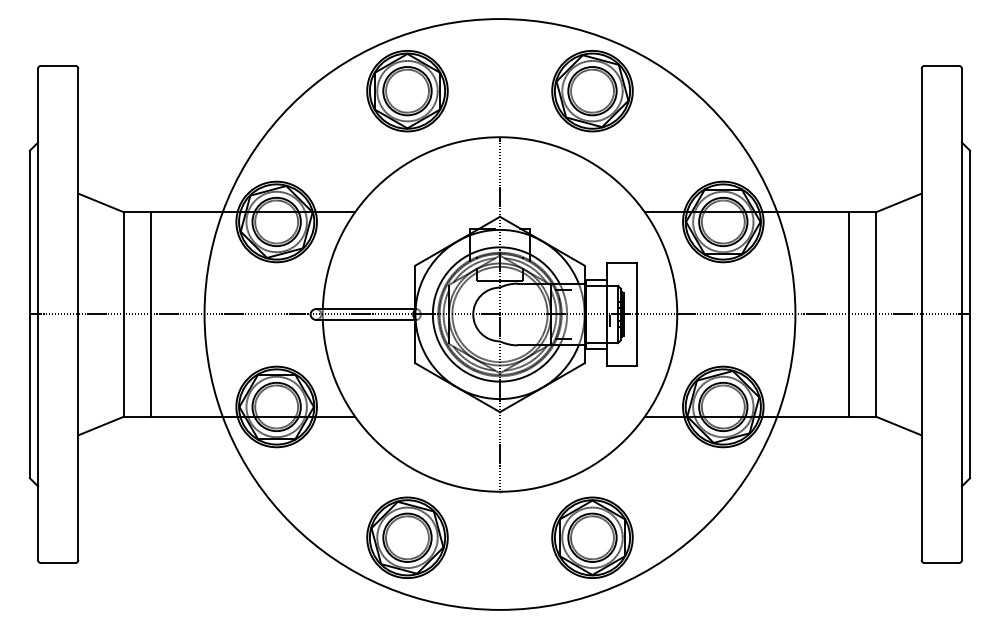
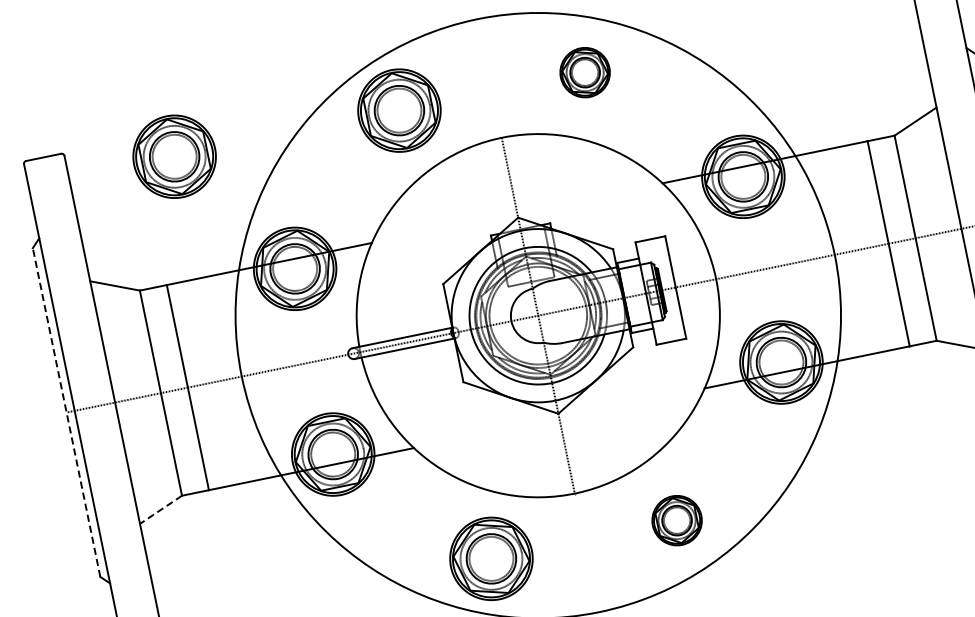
part: (183, 91) -> (174, 157), added
part: (592, 91) -> (585, 72), size x0.6
line: (30, 314) -> (67, 412), solid -> dashed
line: (101, 426) -> (161, 510), solid -> dashed
part: (592, 537) -> (677, 520), size x0.6

